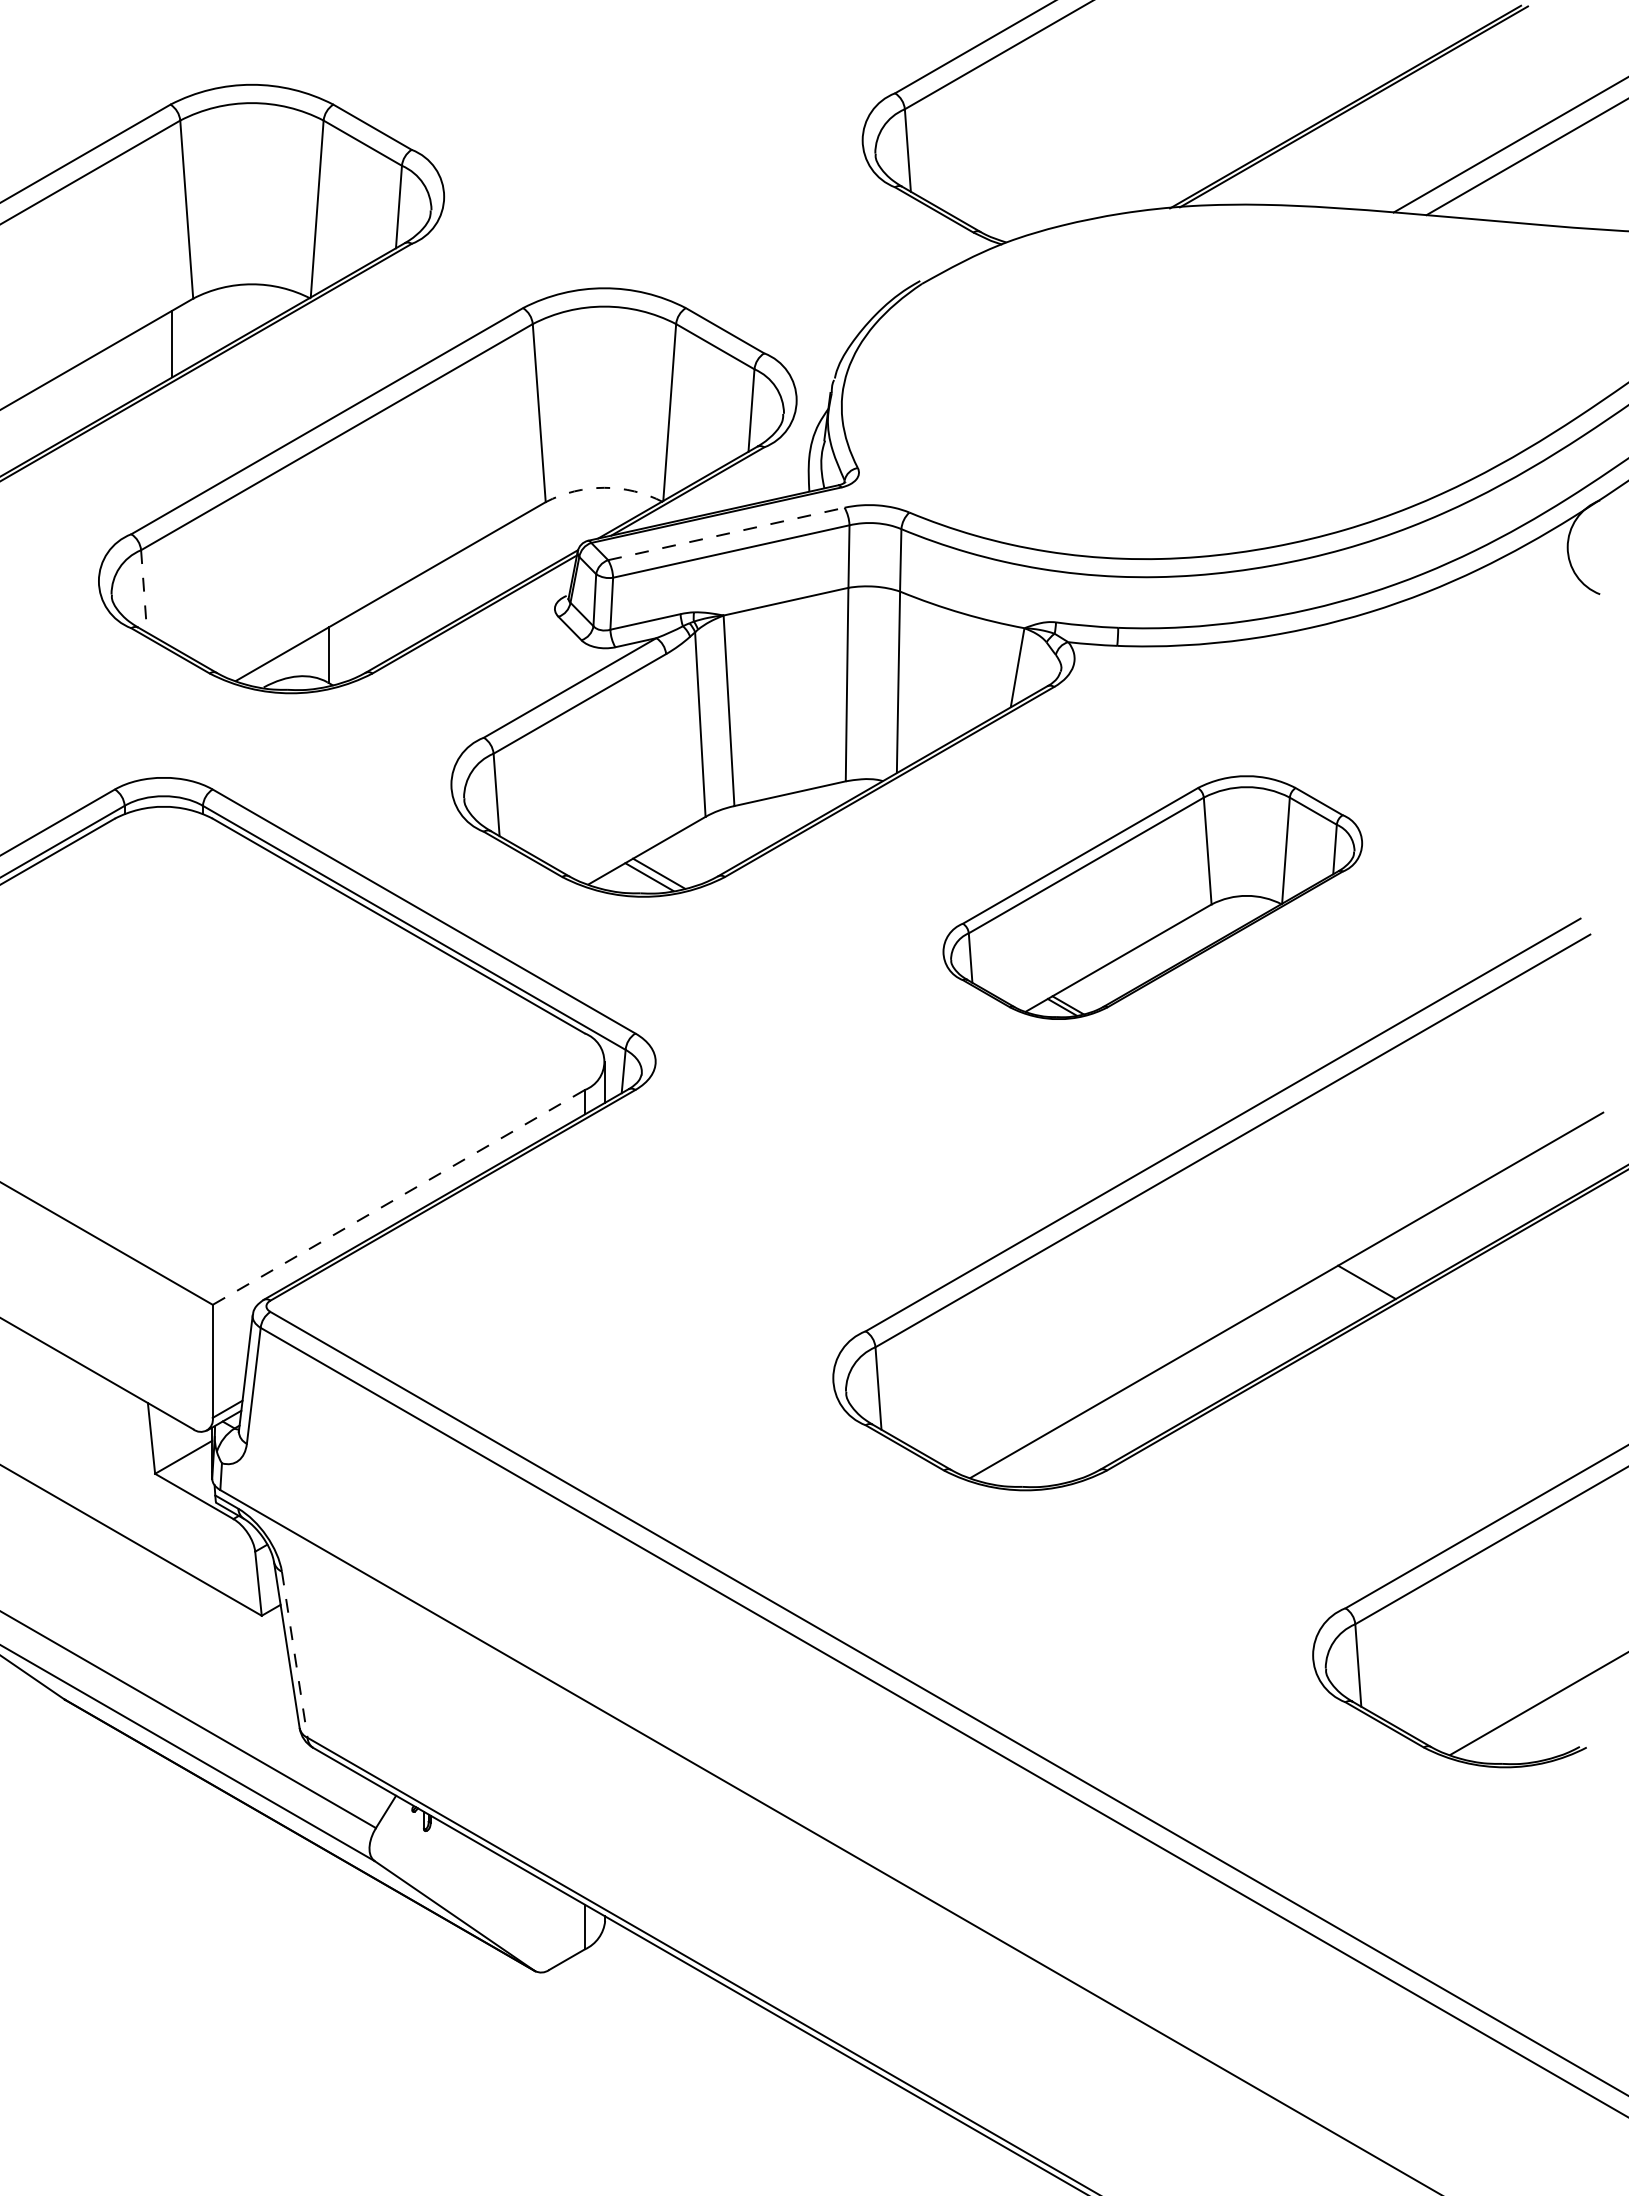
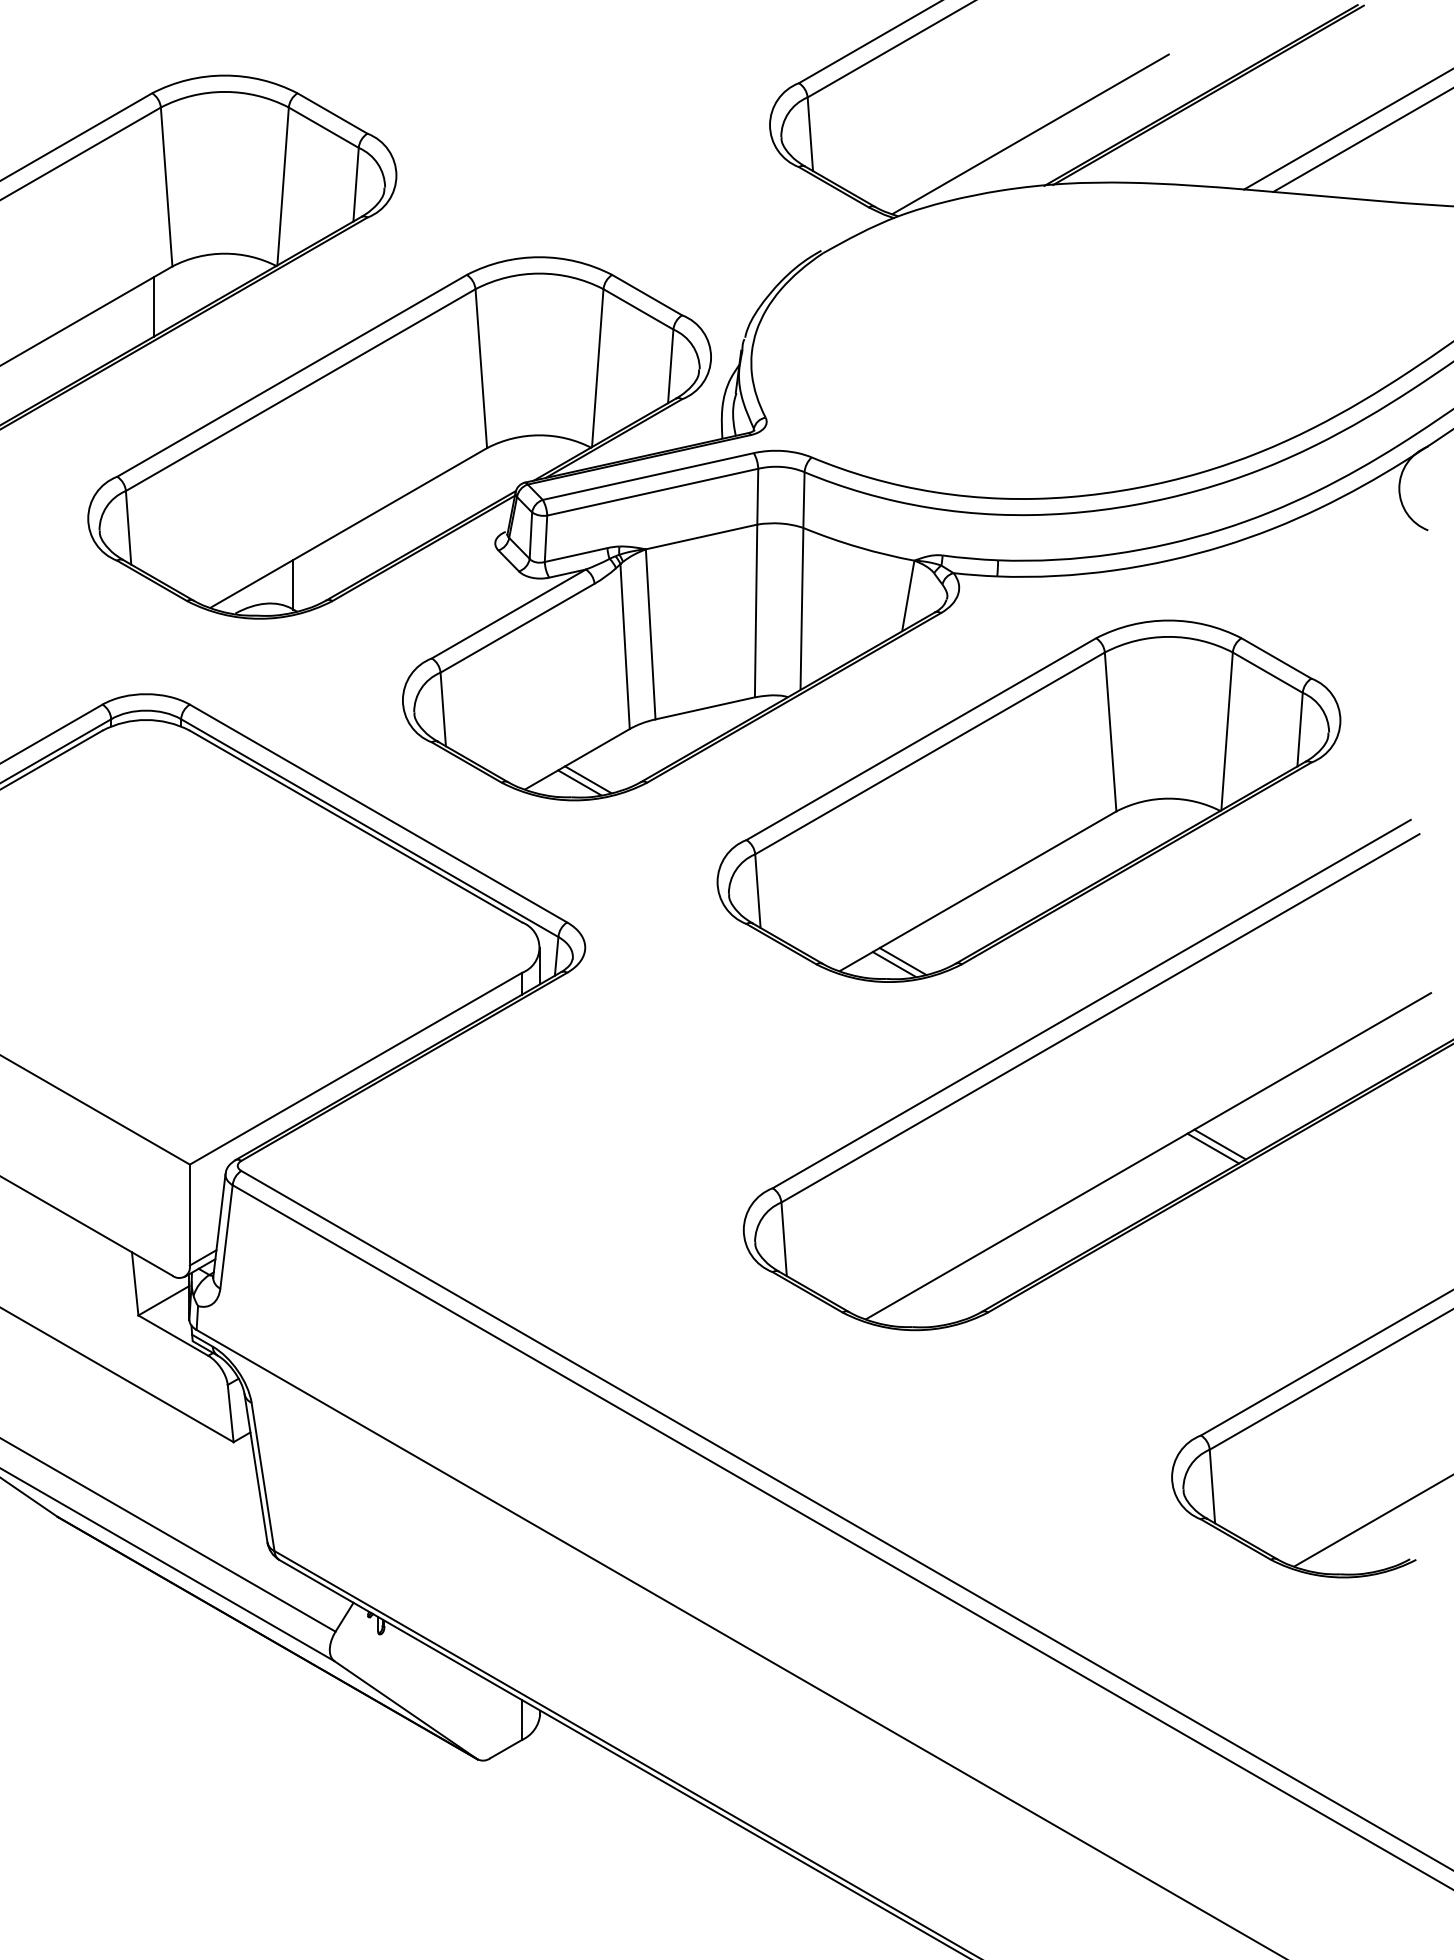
line: (1154, 150) -> (1030, 134), added
arc: (604, 487) -> (539, 435), dashed -> solid
line: (726, 533) -> (648, 476), dashed -> solid
line: (144, 591) -> (128, 527), dashed -> solid
part: (1152, 896) -> (1028, 800), size x1.67
line: (398, 1197) -> (355, 1068), dashed -> solid
line: (1359, 1286) -> (1213, 1148), added
line: (295, 1655) -> (263, 1477), dashed -> solid

